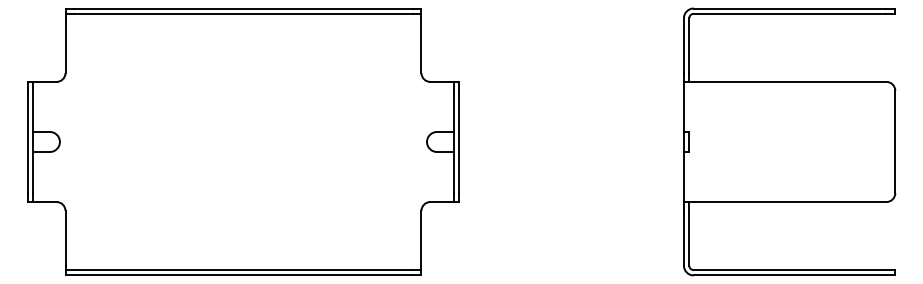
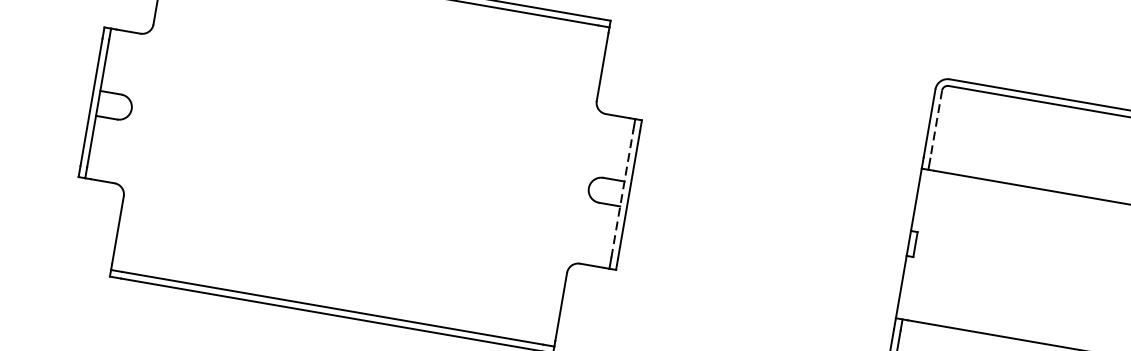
line: (689, 46) -> (936, 125), solid -> dashed
line: (453, 141) -> (621, 193), solid -> dashed

